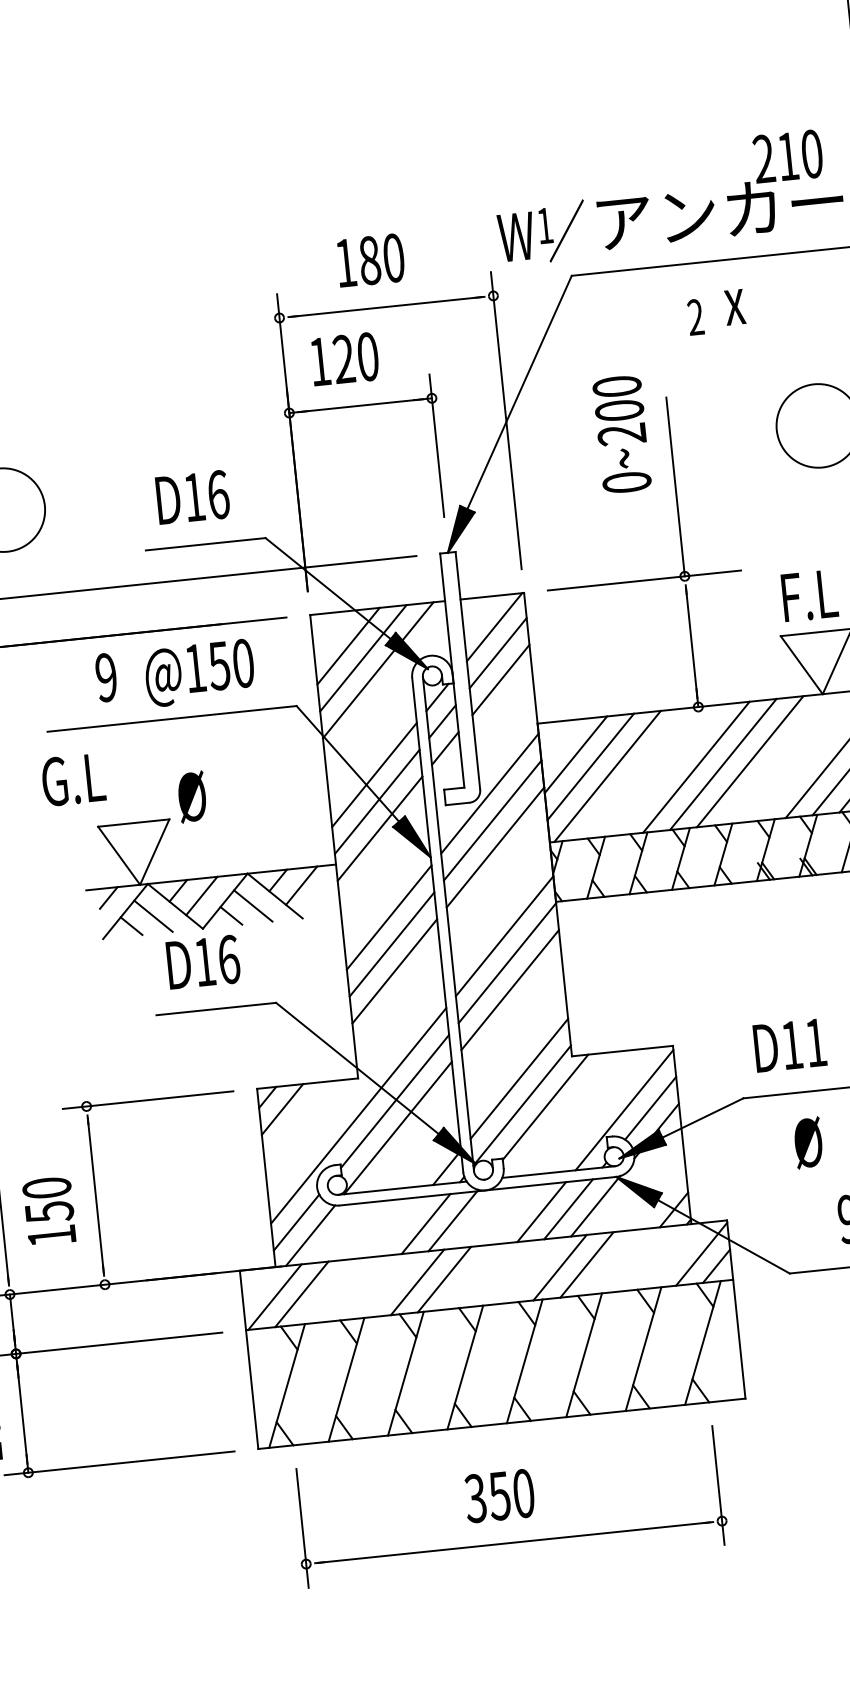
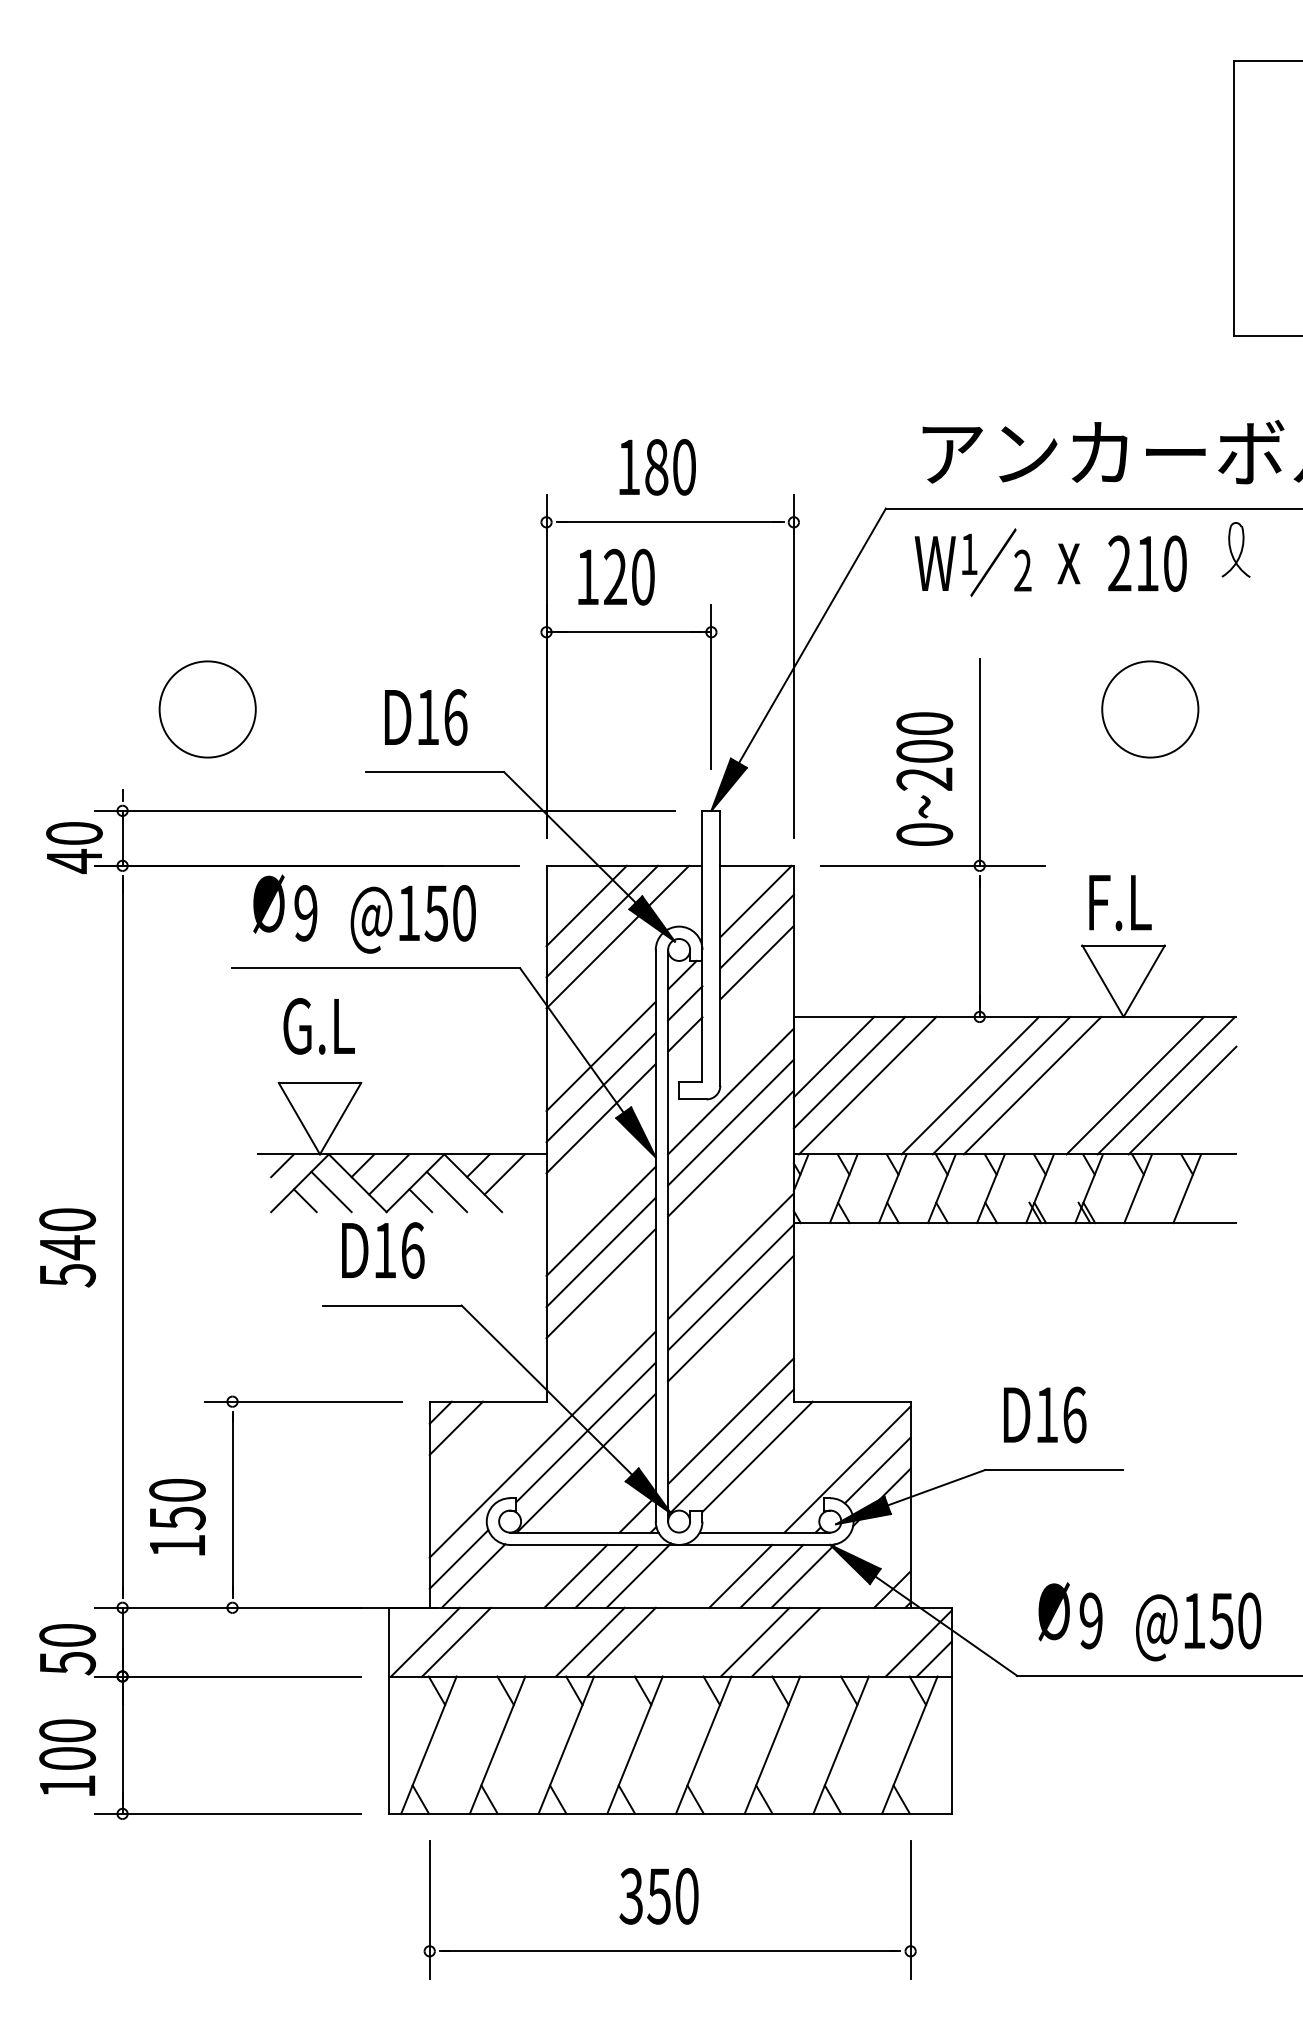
text: (788, 156) -> (1147, 563), moved
text: (542, 233) -> (965, 562), moved
text: (621, 434) -> (924, 778), moved
text: (72, 779) -> (318, 1026), moved
text: (191, 796) -> (268, 903), moved
text: (815, 1042) -> (1074, 1414), D11 -> D16
text: (807, 1142) -> (1053, 1611), moved
line: (398, 1226) -> (575, 1575), added

